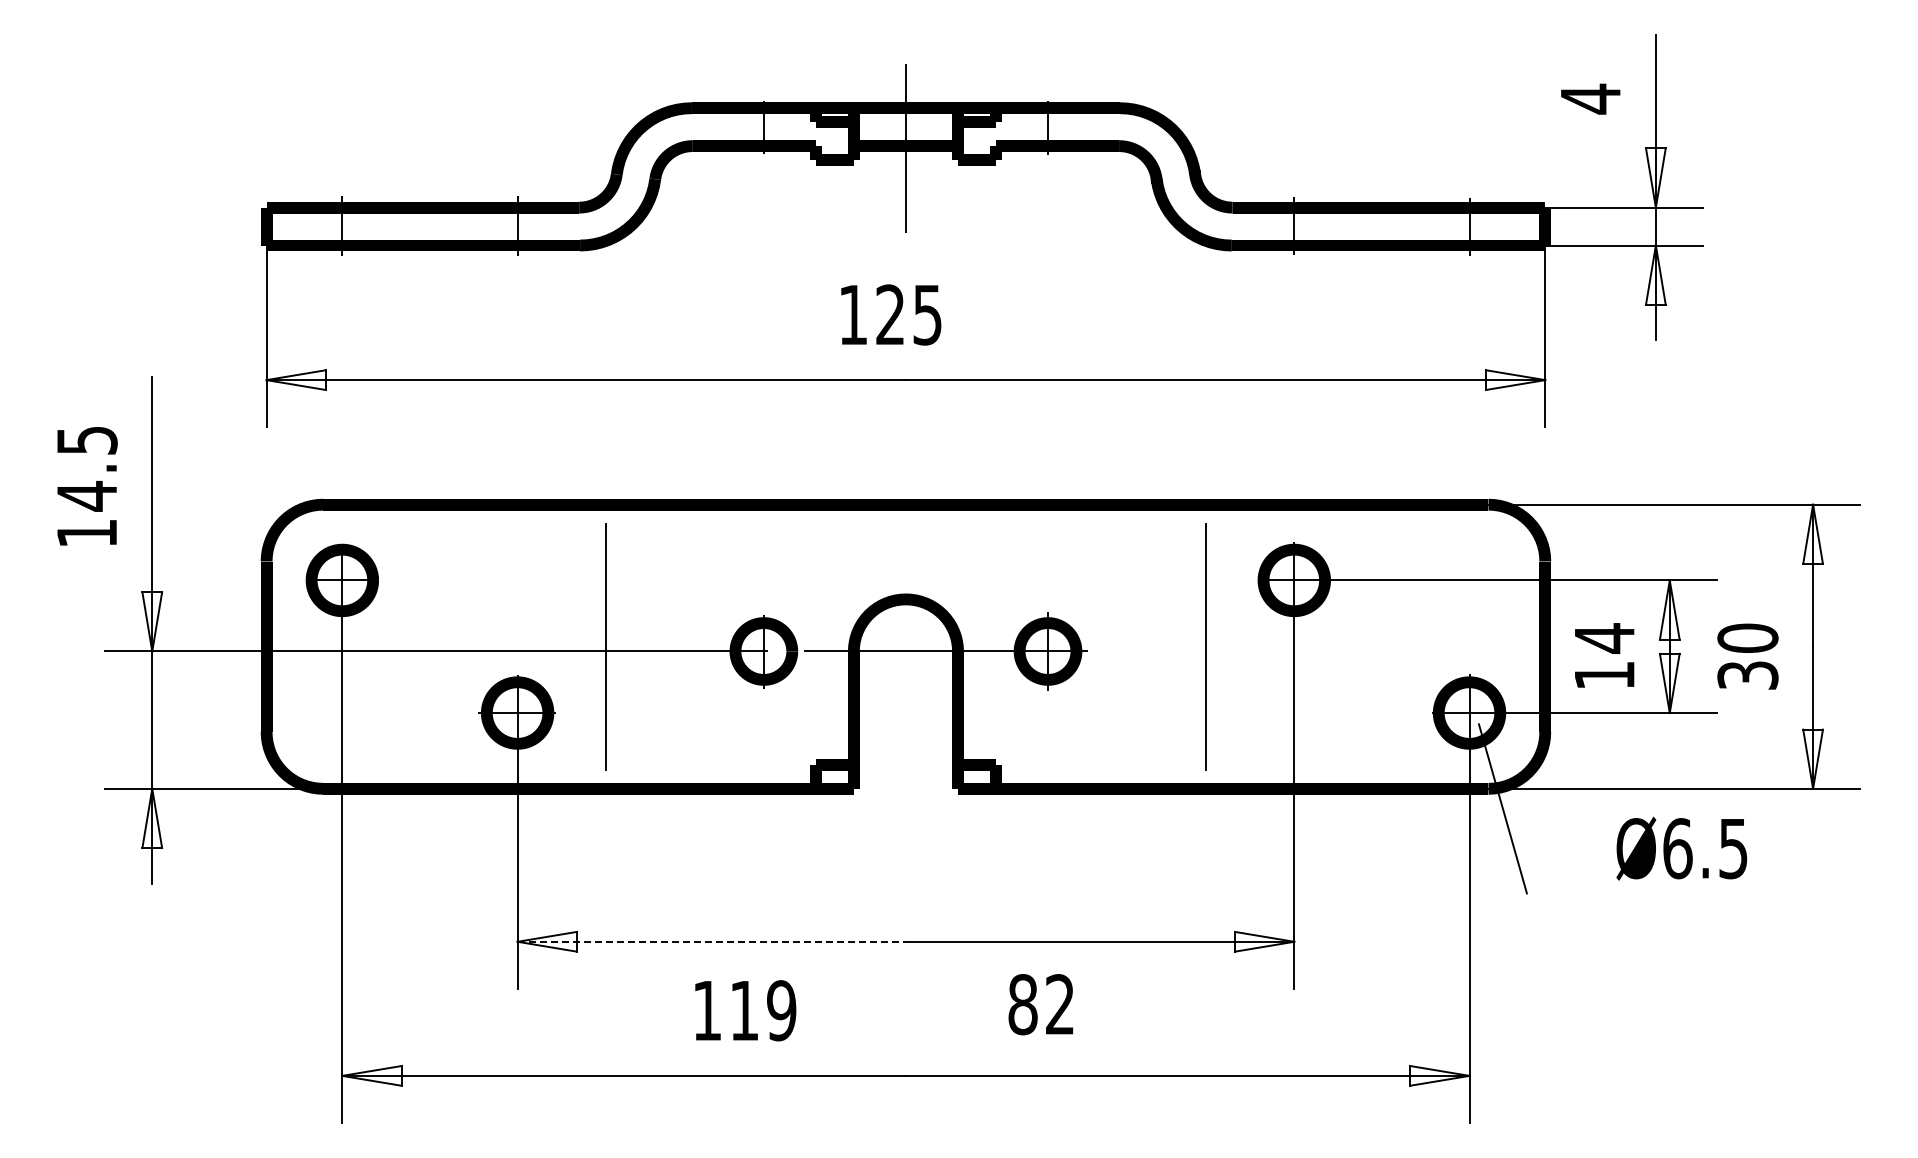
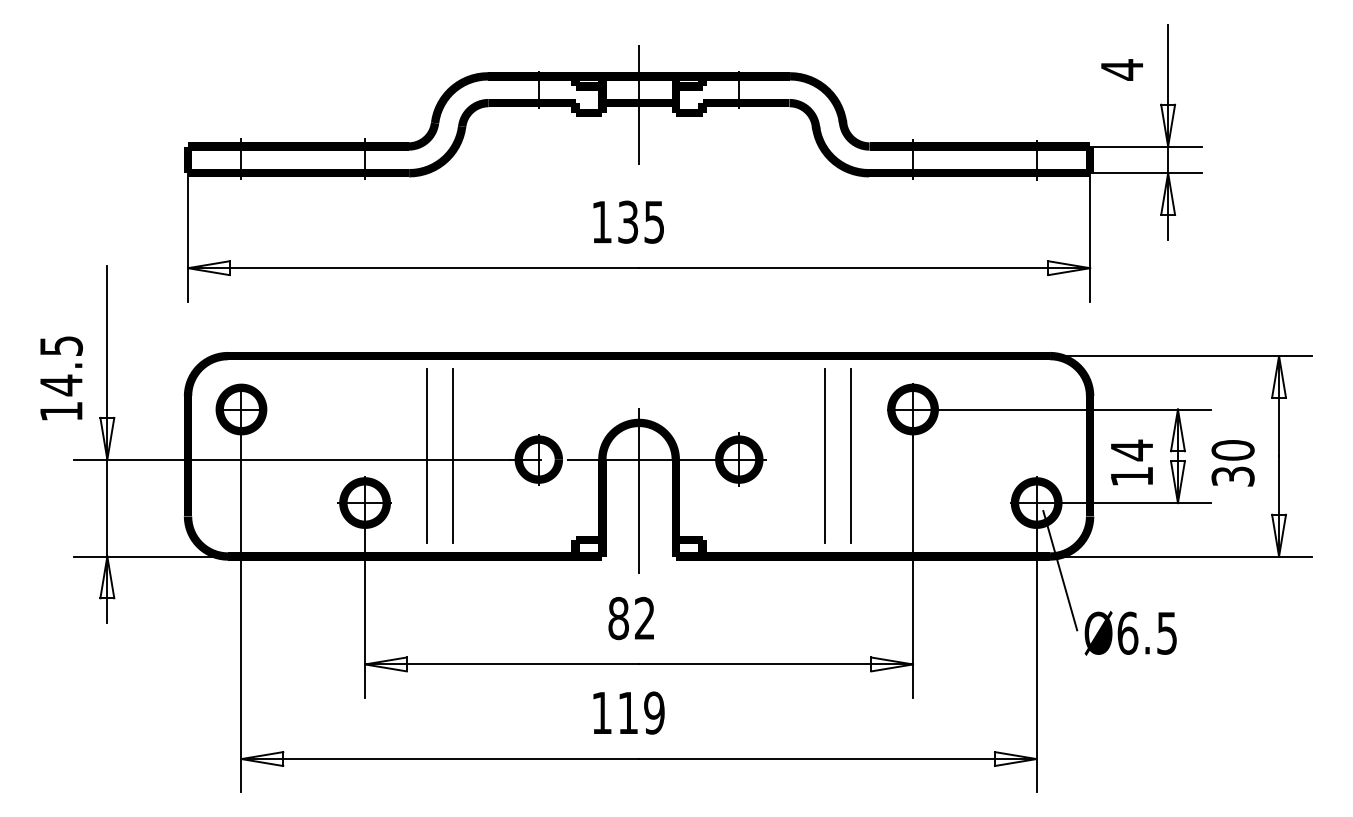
text: (890, 314) -> (628, 221), 125 -> 135
text: (87, 486) -> (61, 378), moved
line: (641, 646) -> (452, 456), added
line: (1170, 646) -> (825, 456), added
line: (905, 695) -> (638, 490), added
text: (1681, 848) -> (1130, 633), moved
line: (712, 941) -> (502, 664), dashed -> solid
text: (1040, 1004) -> (630, 618), moved
text: (745, 1010) -> (628, 712), moved

